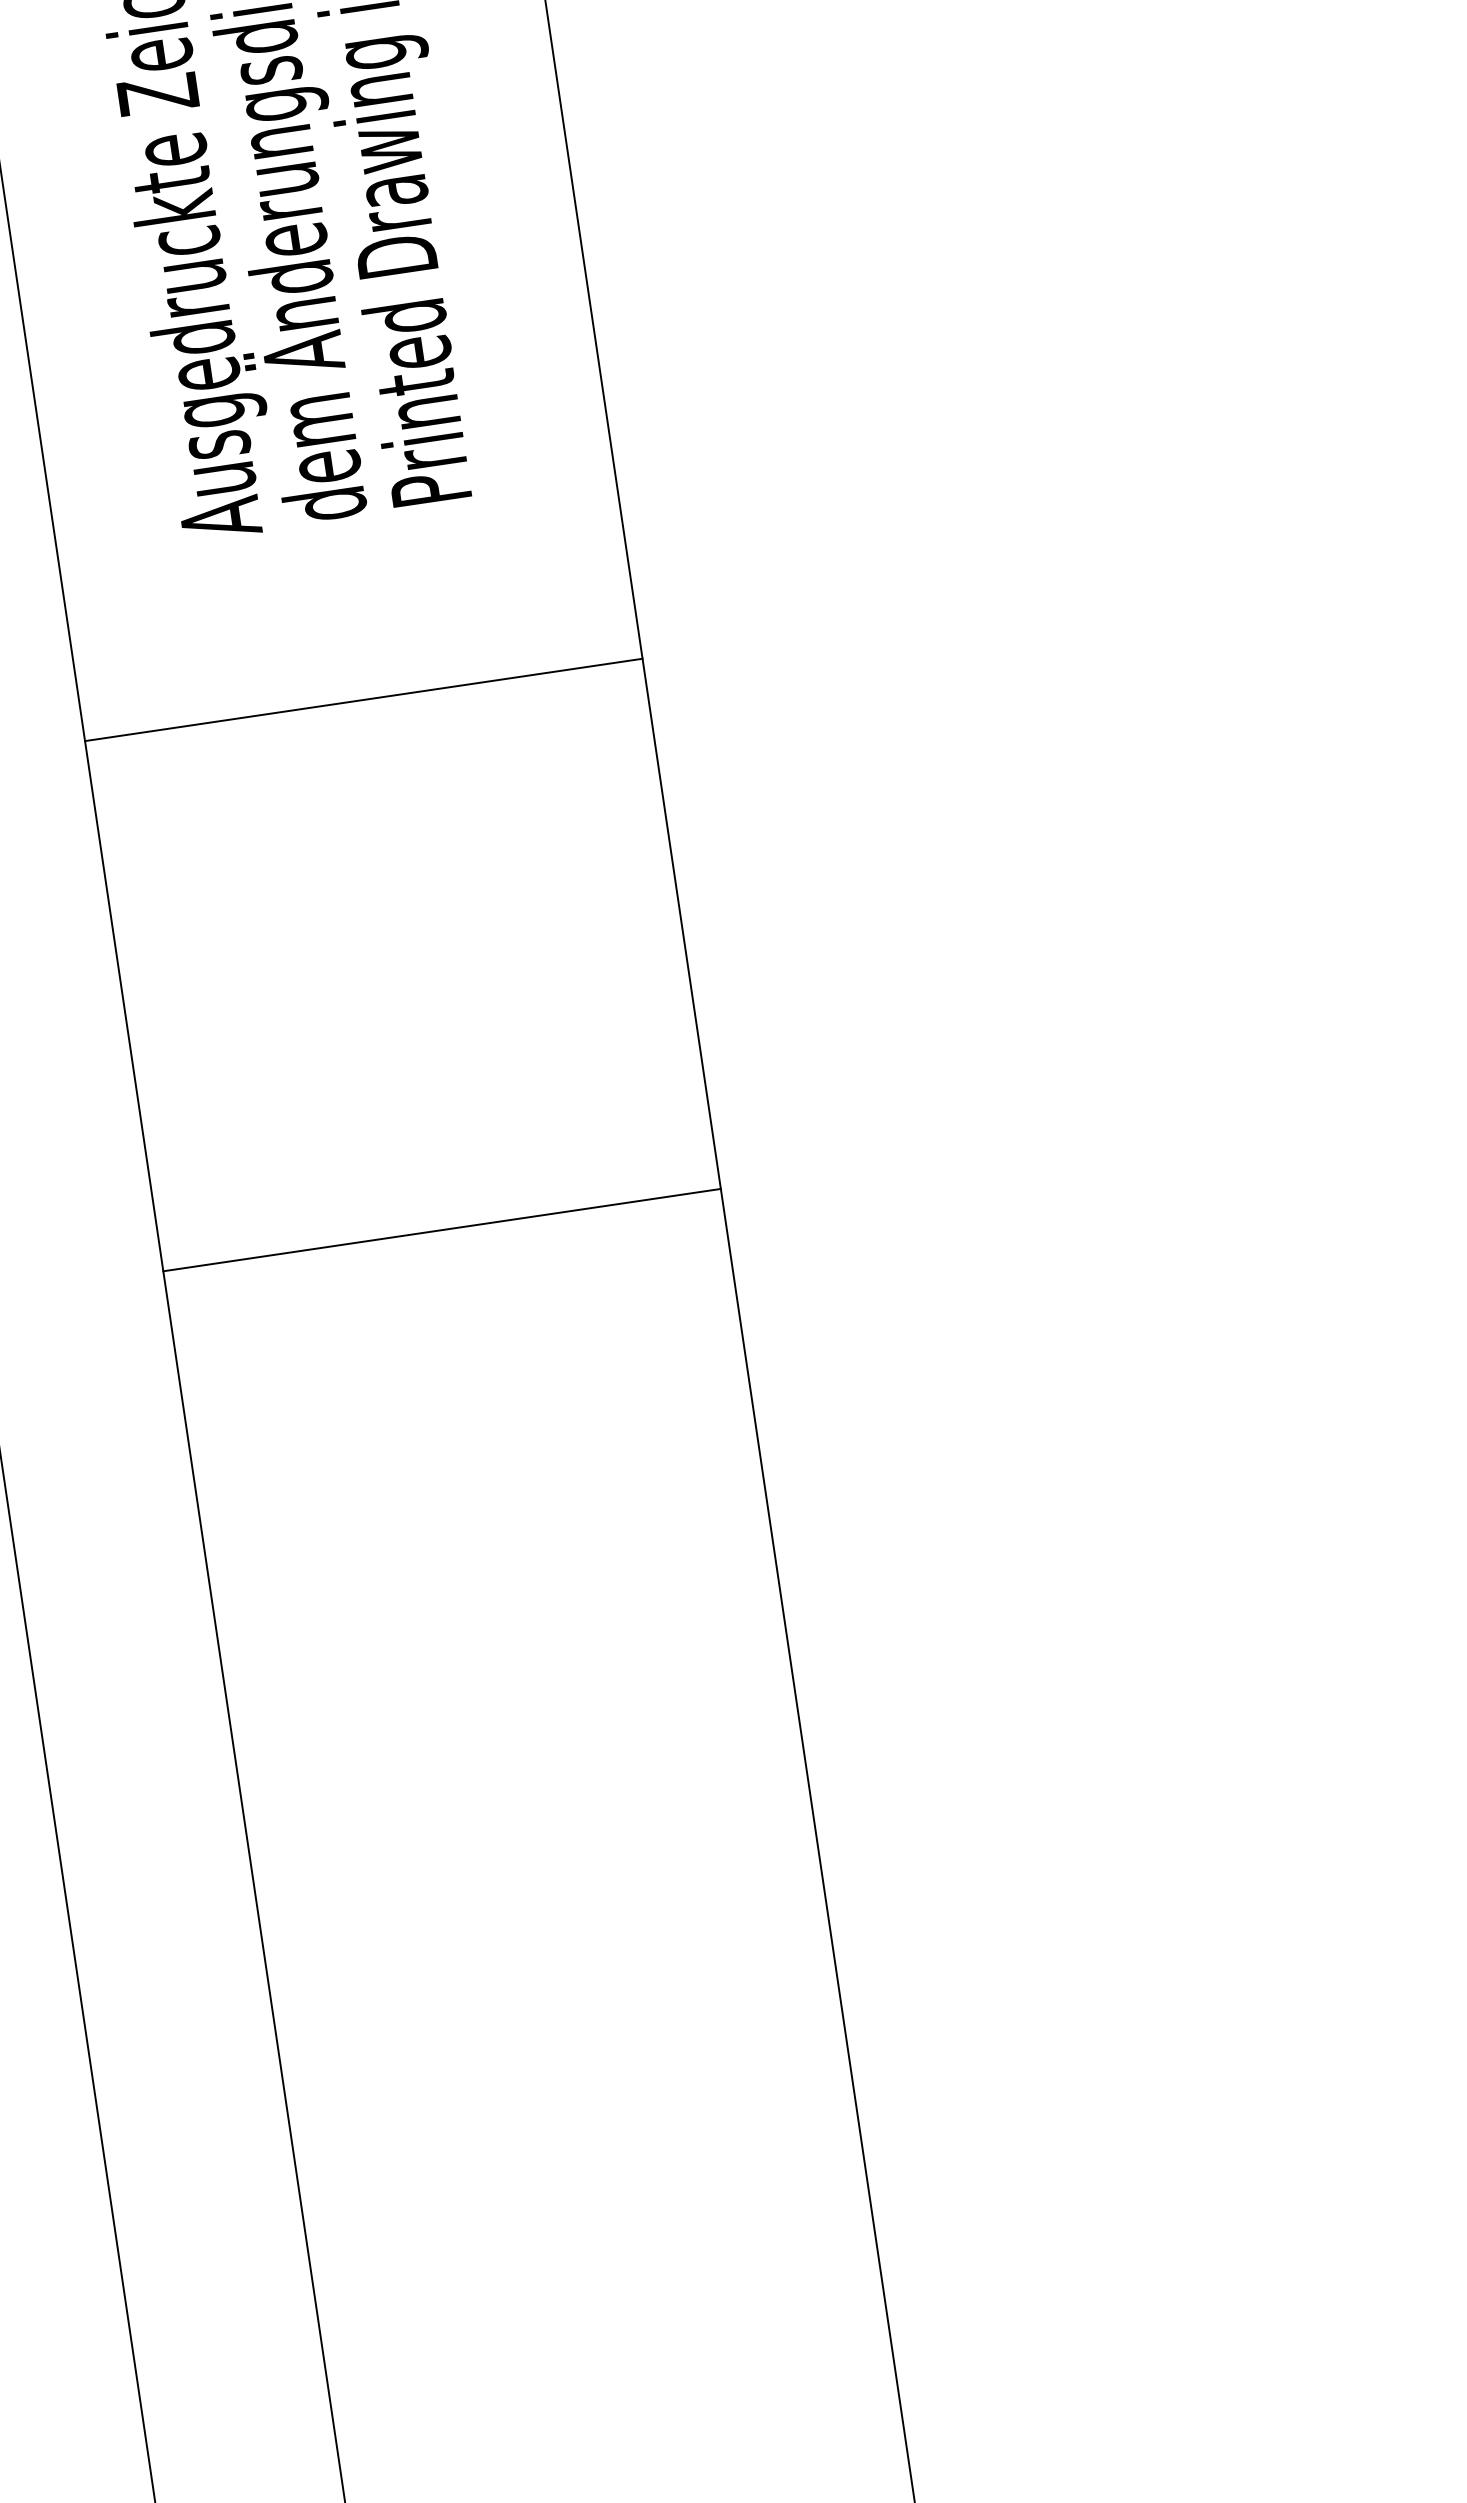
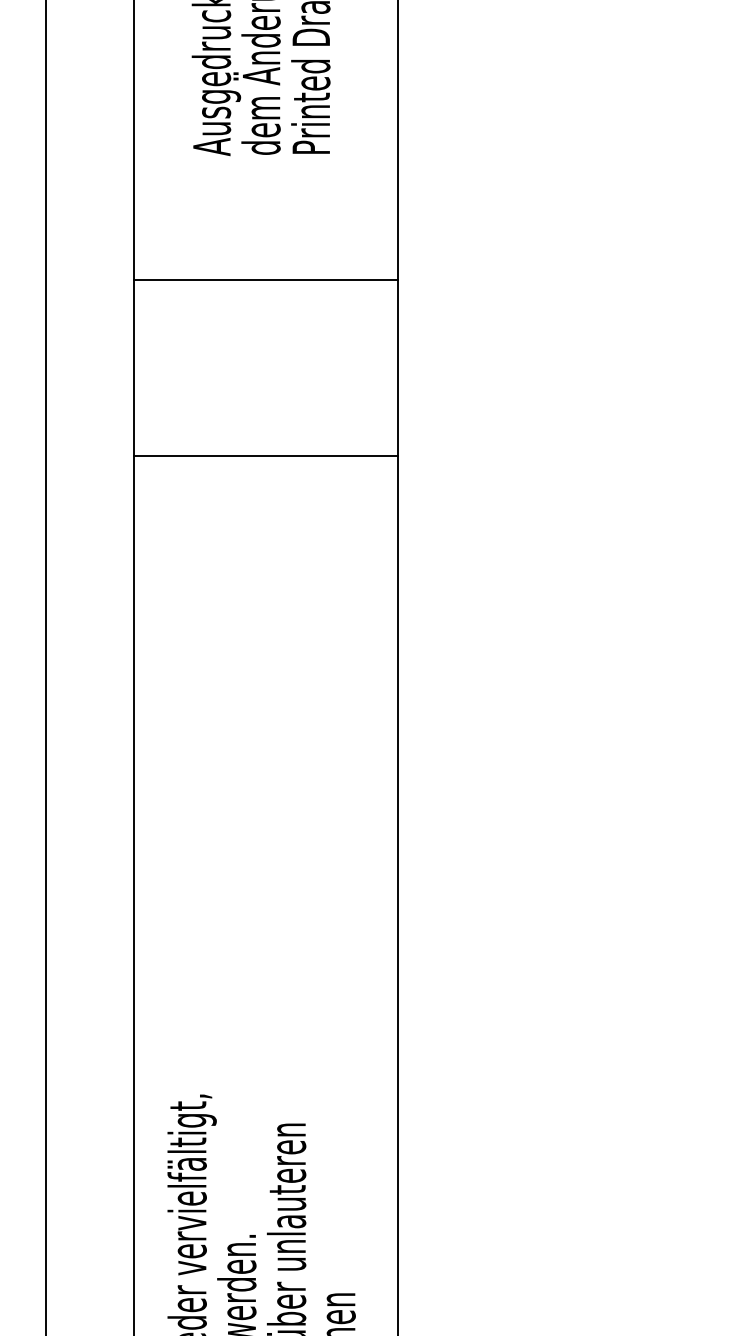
line: (363, 699) -> (265, 279), moved
line: (441, 1230) -> (265, 455), moved

